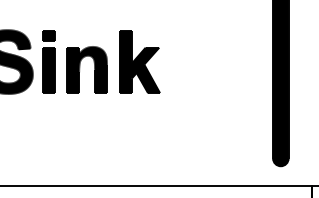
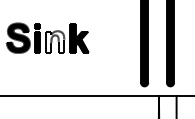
fill: (85, 69) -> (54, 41), removed

